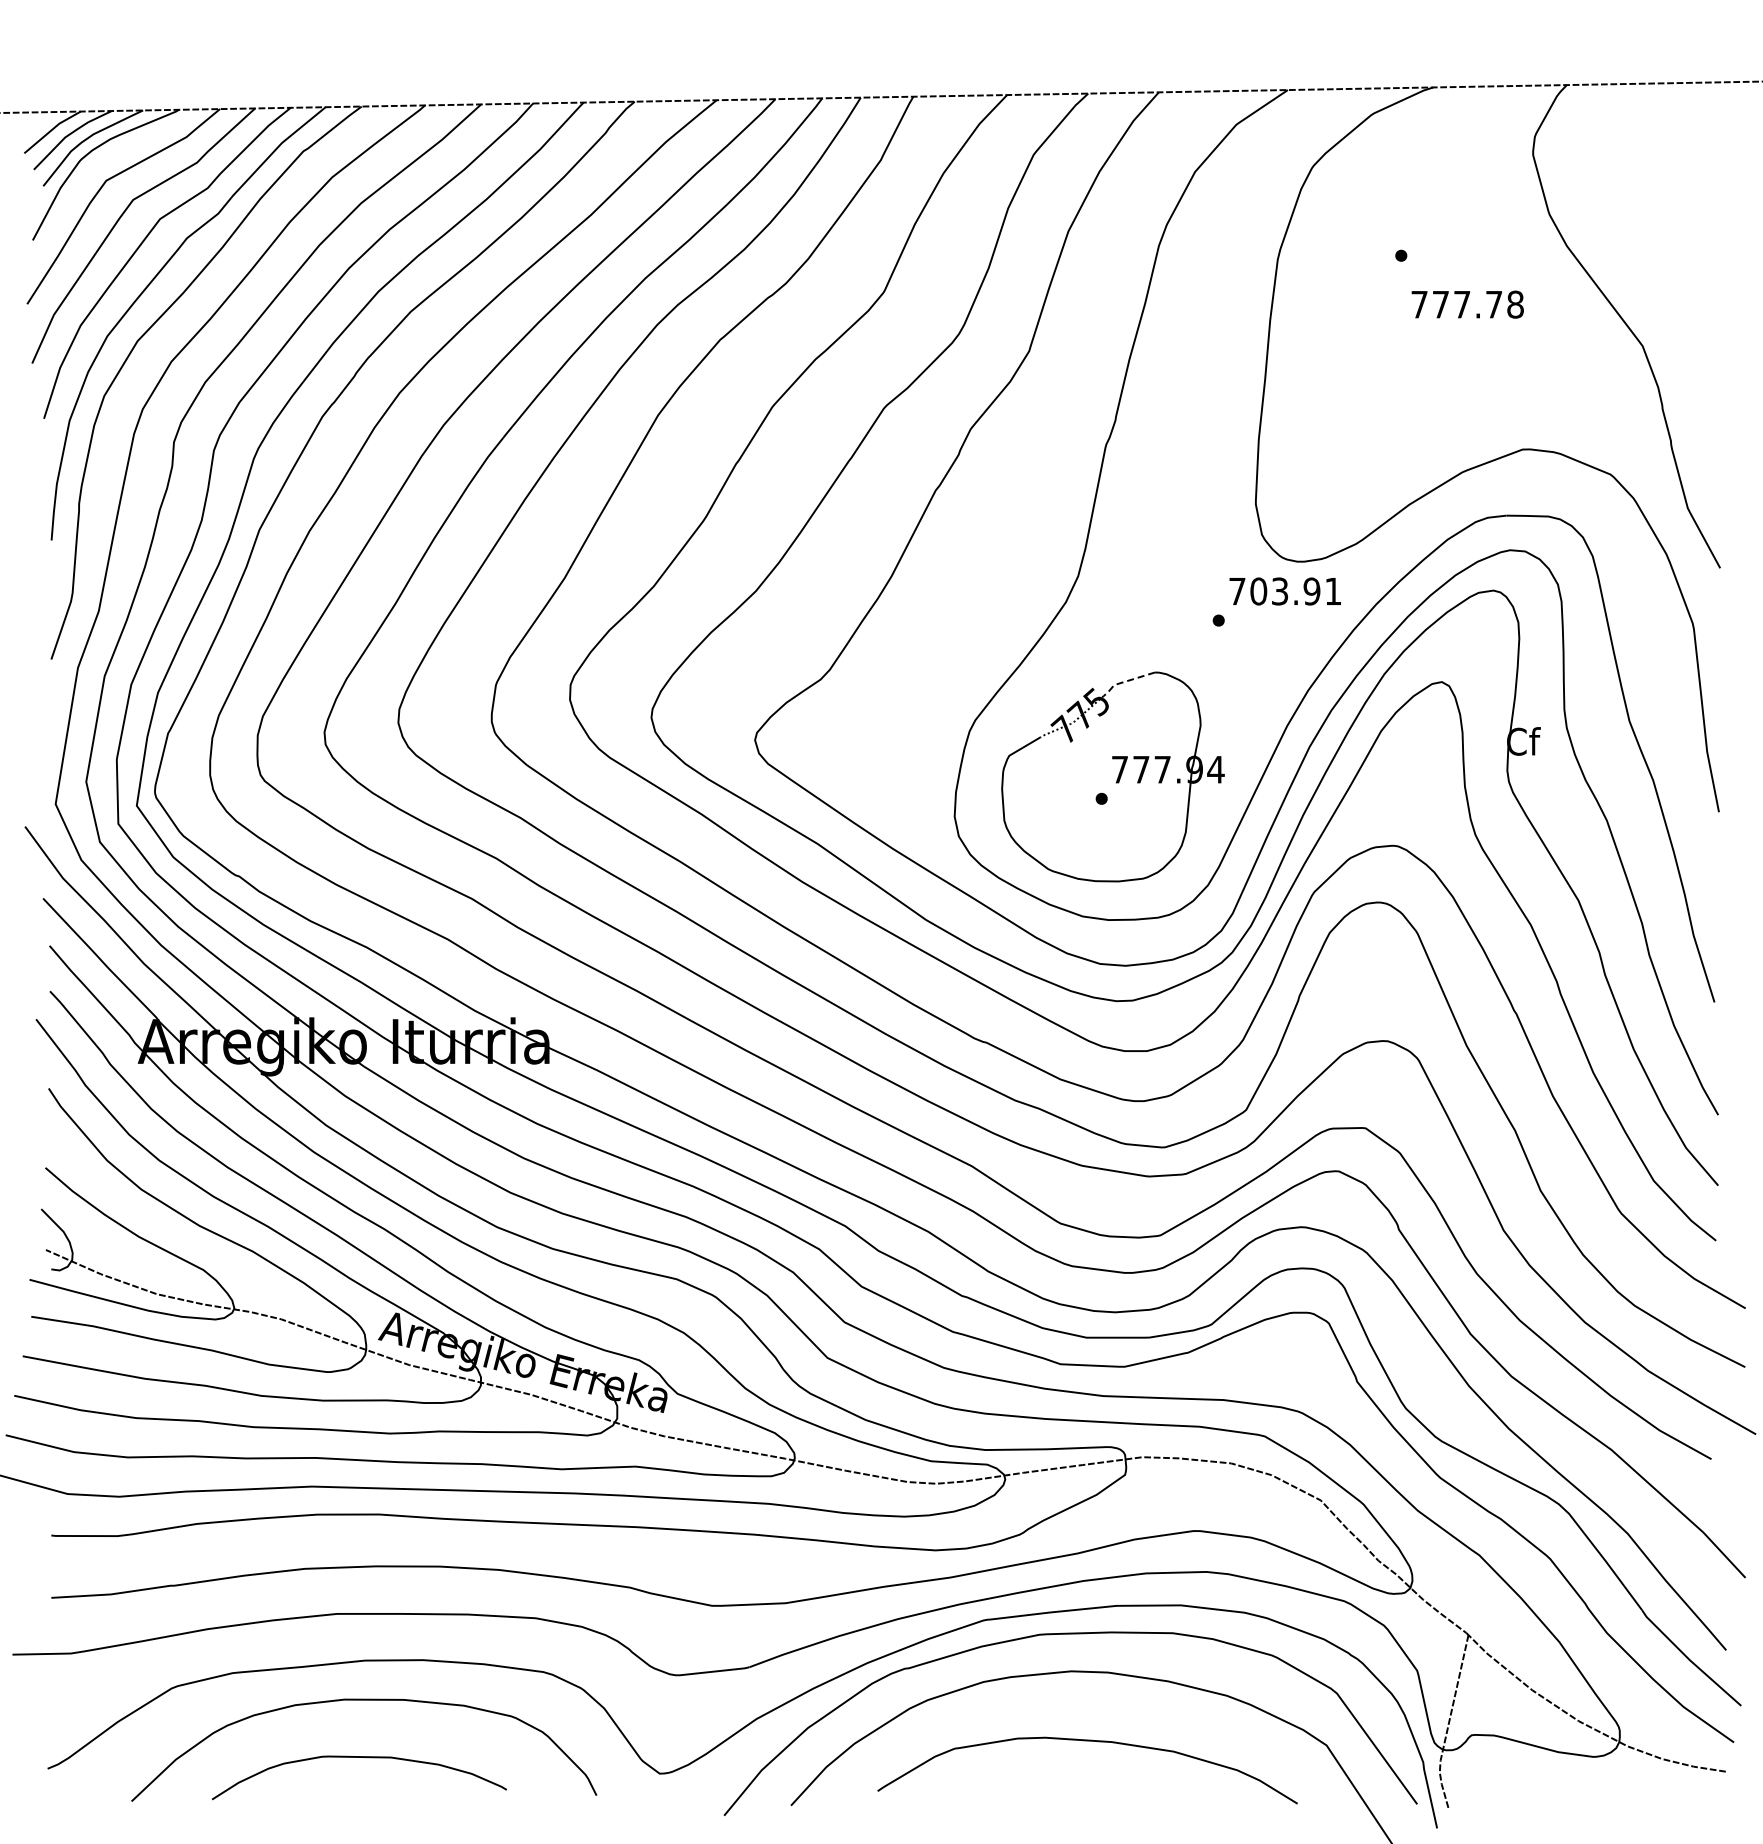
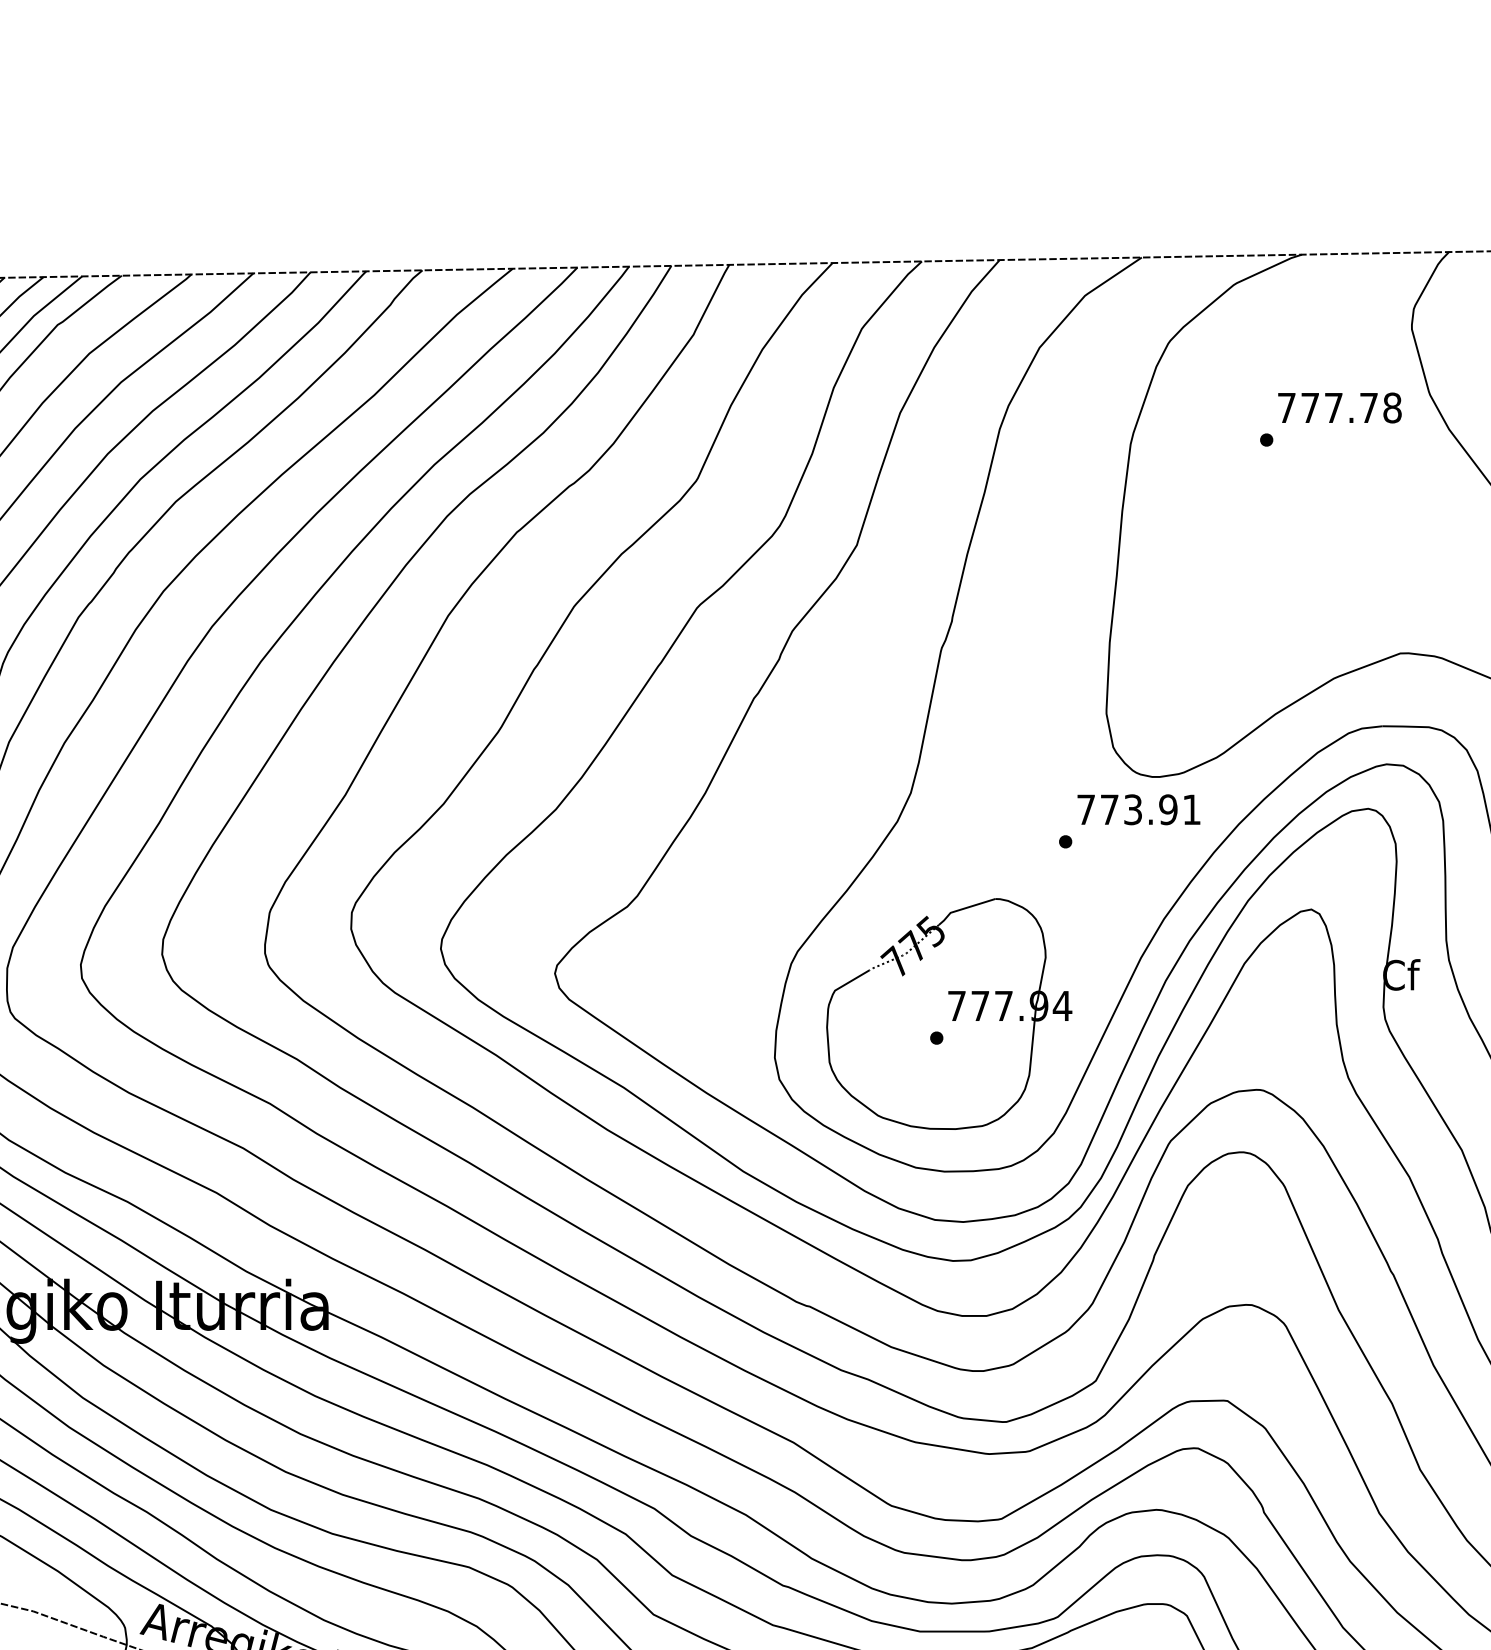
text: (1467, 304) -> (1339, 407), moved
text: (1258, 591) -> (1109, 809), 703.91 -> 773.91
line: (1125, 681) -> (962, 908), dashed -> solid

